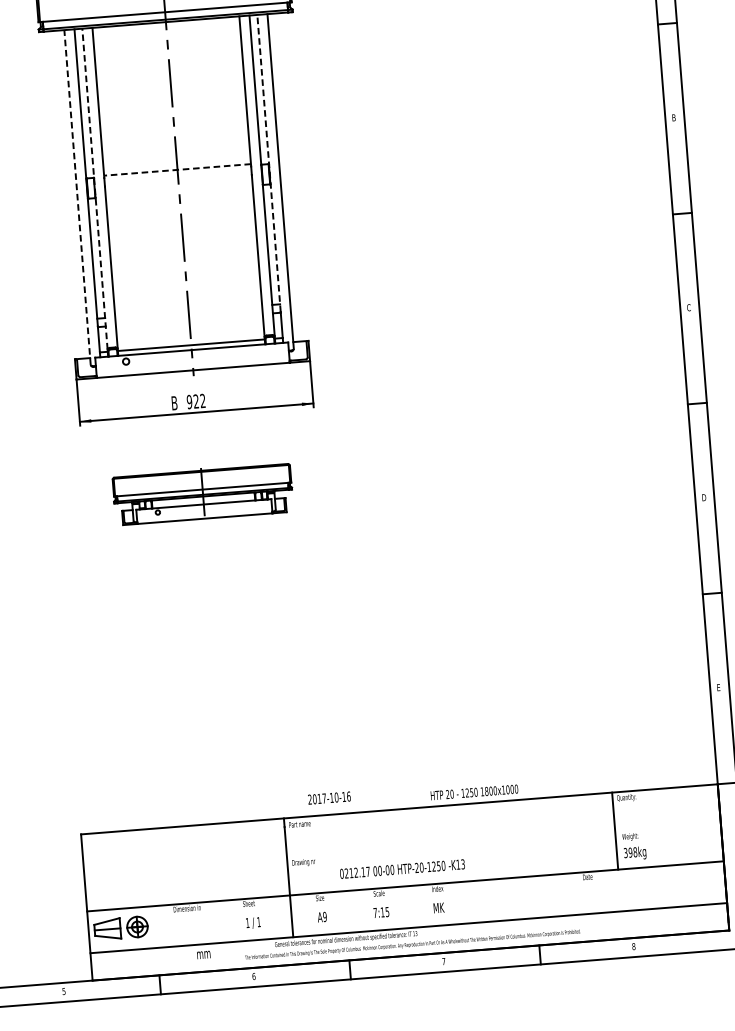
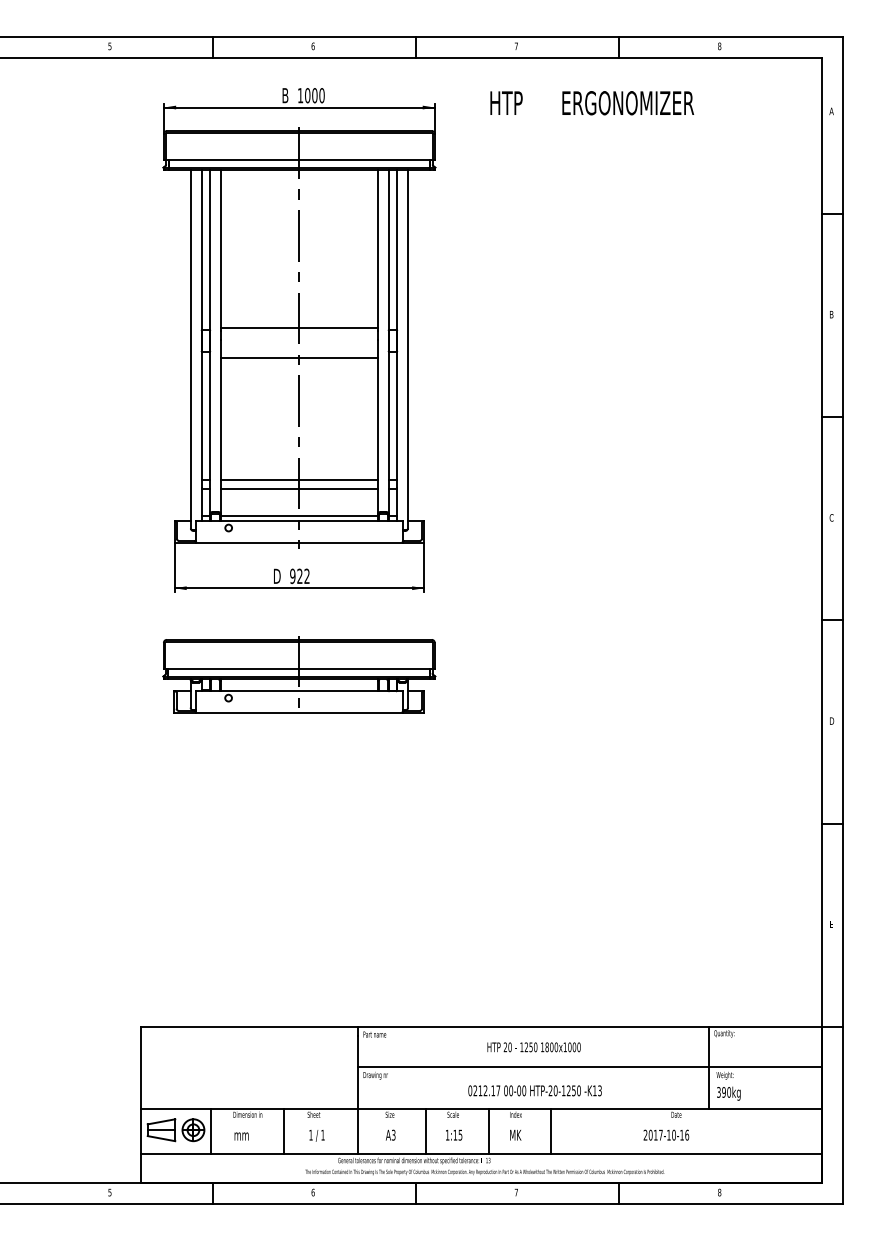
line: (269, 163) -> (397, 329), dashed -> solid
line: (177, 169) -> (299, 328), dashed -> solid
line: (95, 188) -> (210, 341), dashed -> solid
line: (77, 196) -> (190, 348), dashed -> solid
line: (179, 197) -> (299, 357), added
line: (188, 311) -> (299, 479), added
line: (189, 320) -> (299, 489), added
text: (175, 403) -> (277, 576), B -> D
part: (203, 493) -> (299, 674), size x1.43
text: (473, 792) -> (533, 1047), moved
text: (329, 797) -> (666, 1134), moved
line: (503, 838) -> (590, 1066), added
text: (635, 852) -> (729, 1092), 398kg -> 390kg
text: (401, 868) -> (534, 1090), moved
line: (471, 901) -> (550, 1131), added
line: (413, 906) -> (488, 1131), added
line: (355, 911) -> (426, 1131), added
text: (375, 912) -> (447, 1134), 7:15 -> 1:15
text: (324, 916) -> (393, 1134), A9 -> A3
line: (222, 921) -> (284, 1131), added
line: (153, 926) -> (210, 1131), added
text: (203, 954) -> (241, 1136), moved

